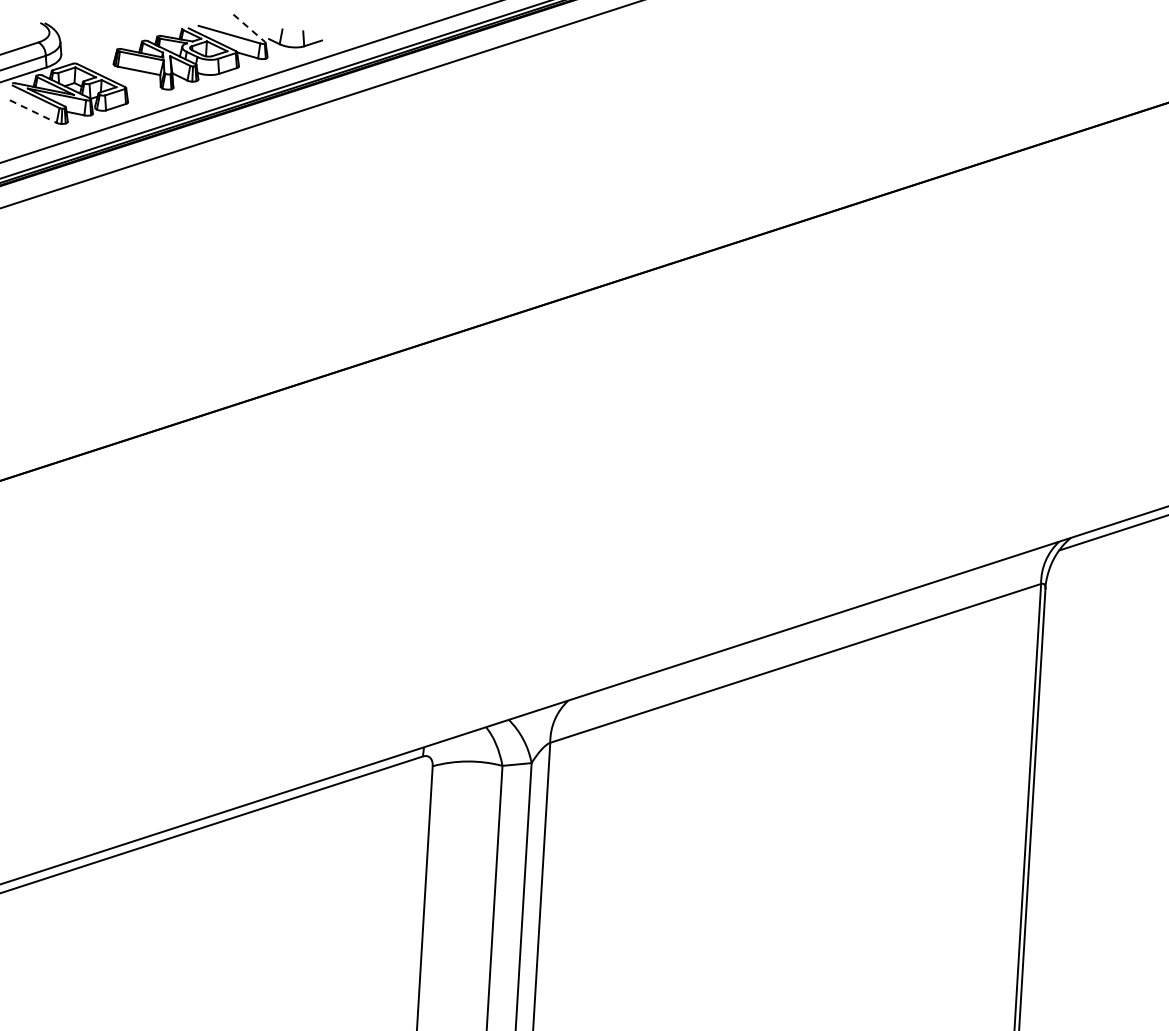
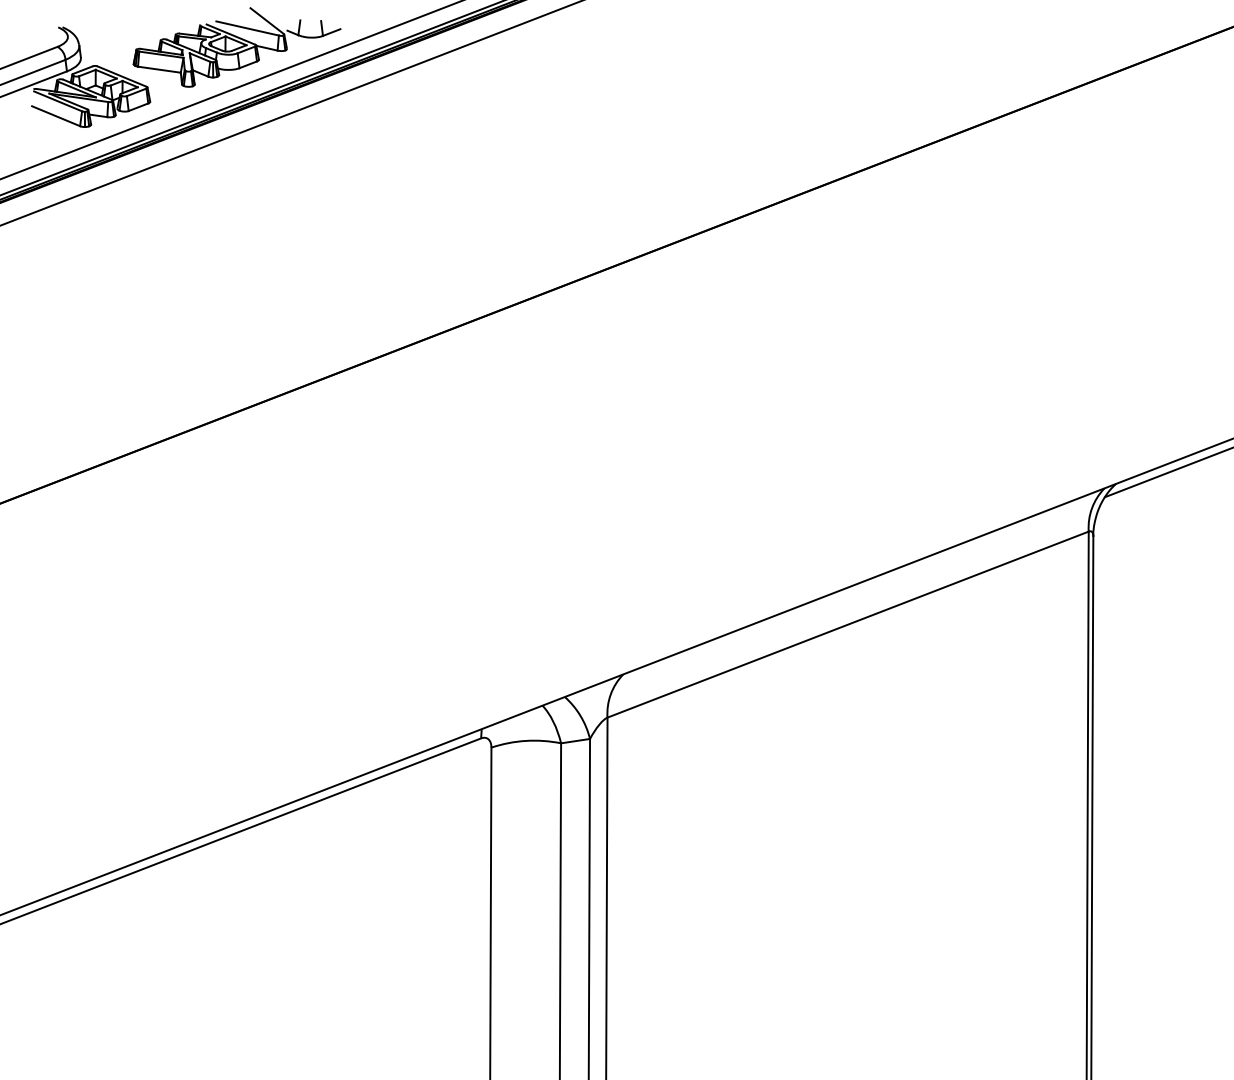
line: (249, 27) -> (267, 20), dashed -> solid
line: (33, 111) -> (56, 116), dashed -> solid

